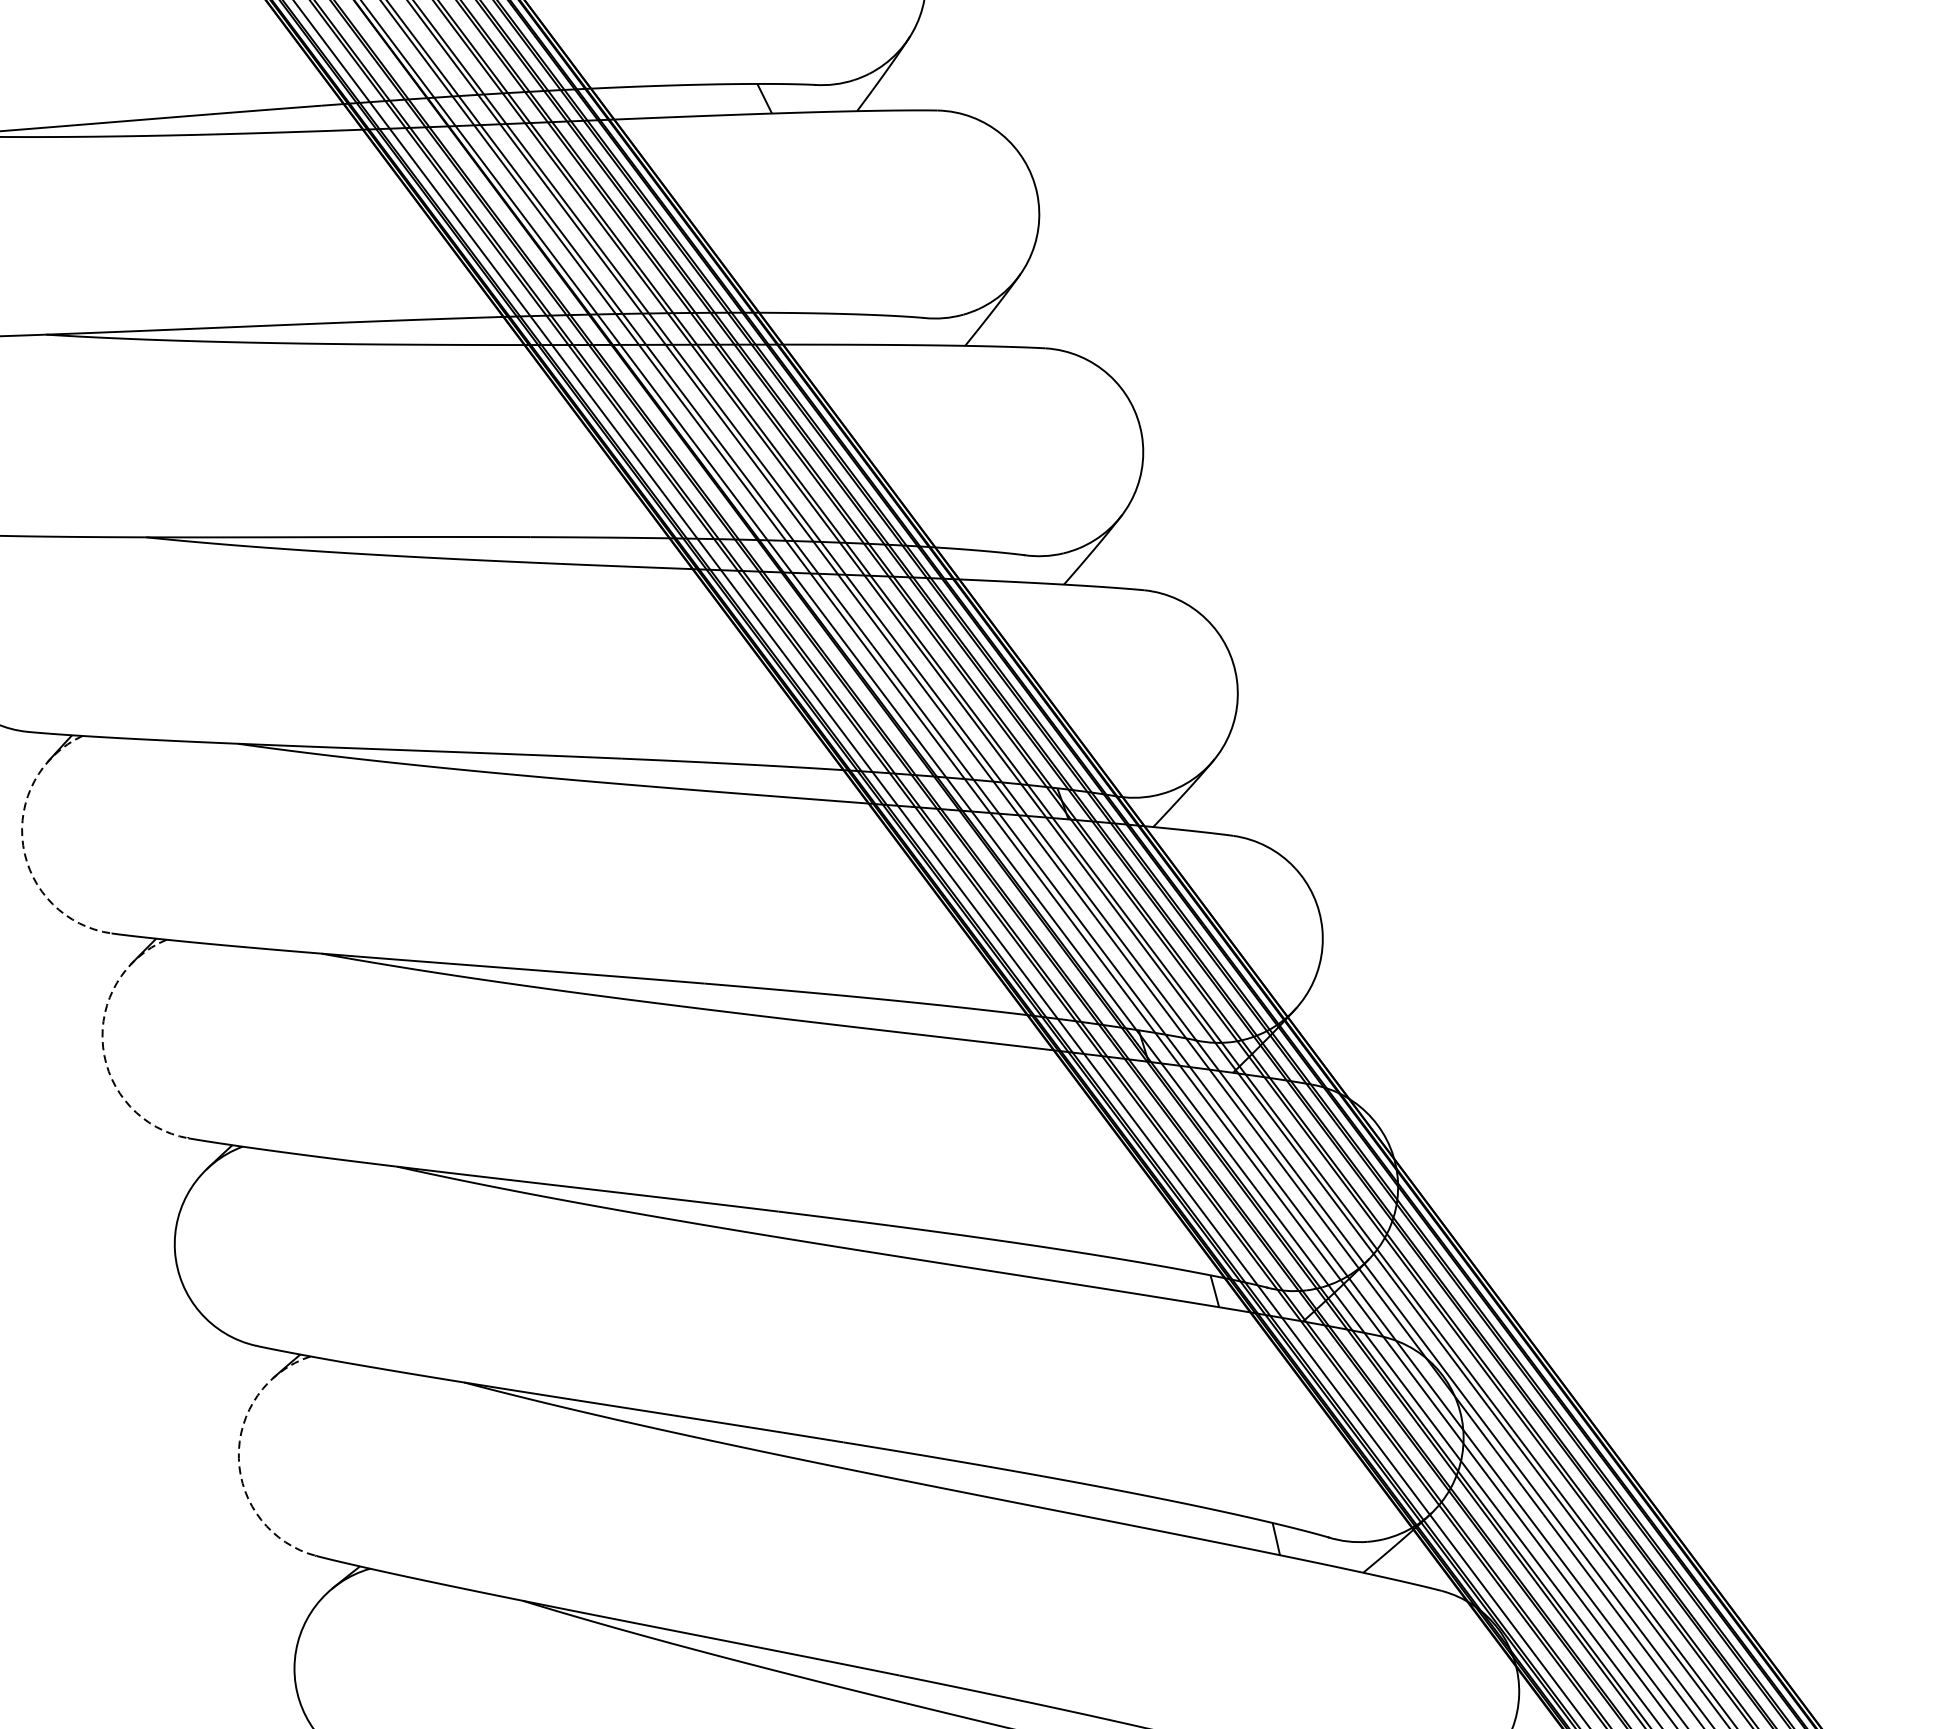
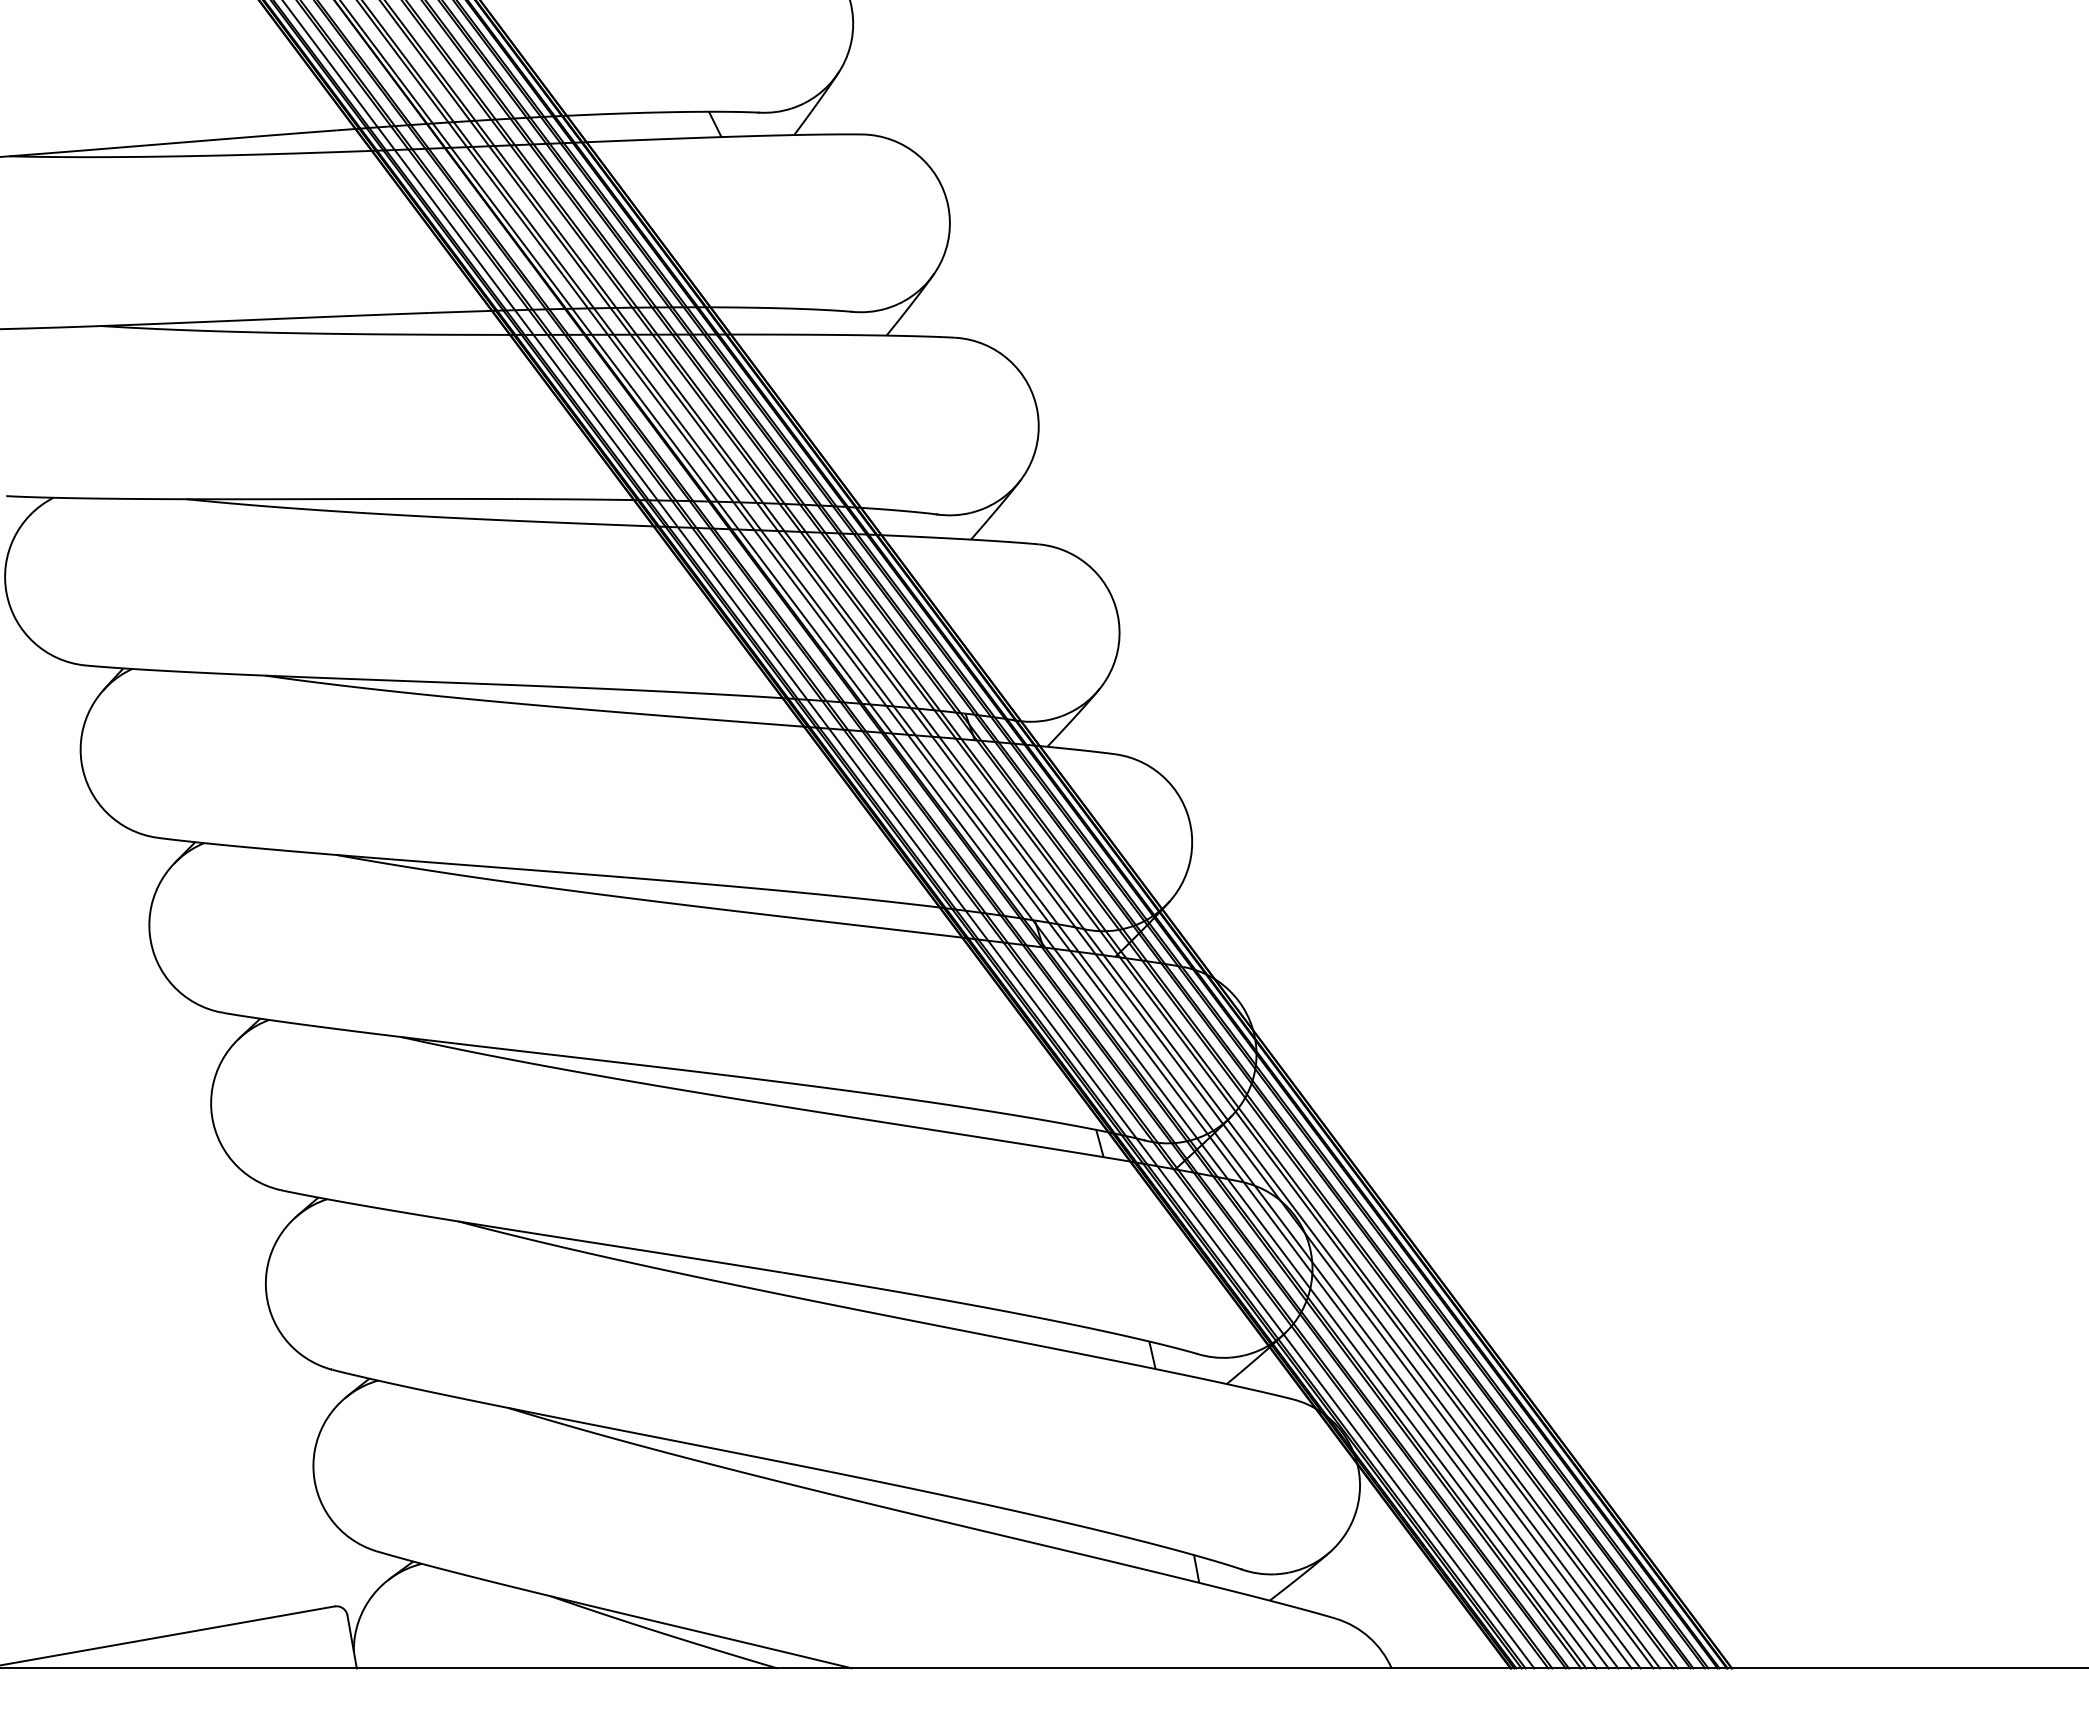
arc: (23, 845) -> (81, 762), dashed -> solid
arc: (102, 1046) -> (149, 934), dashed -> solid
arc: (238, 1458) -> (265, 1286), dashed -> solid

